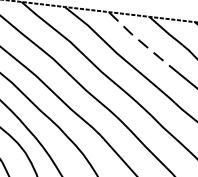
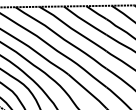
line: (142, 44) -> (84, 21), dashed -> solid

